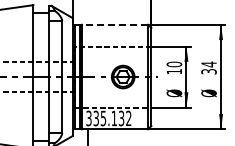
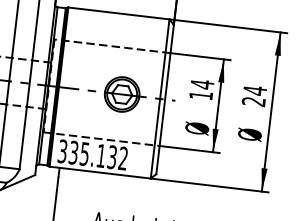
line: (114, 24) -> (118, 12), dashed -> solid
text: (174, 64) -> (202, 84), 10 -> 14
text: (208, 71) -> (253, 101), 34 -> 24

